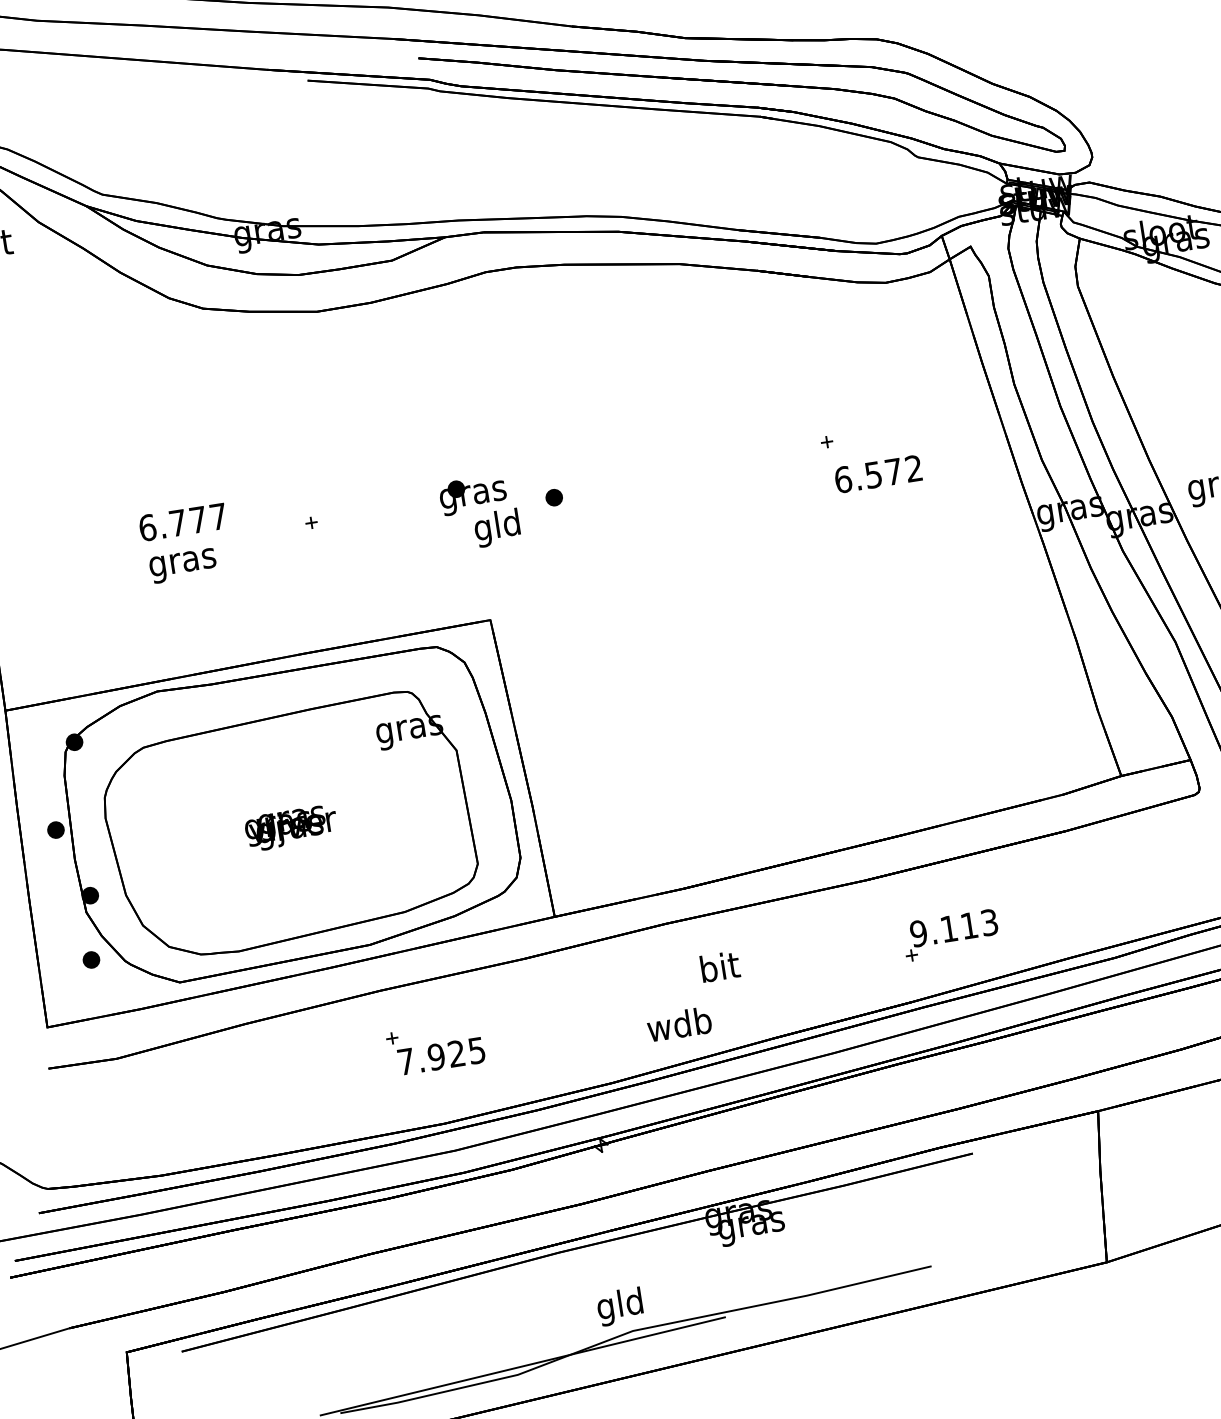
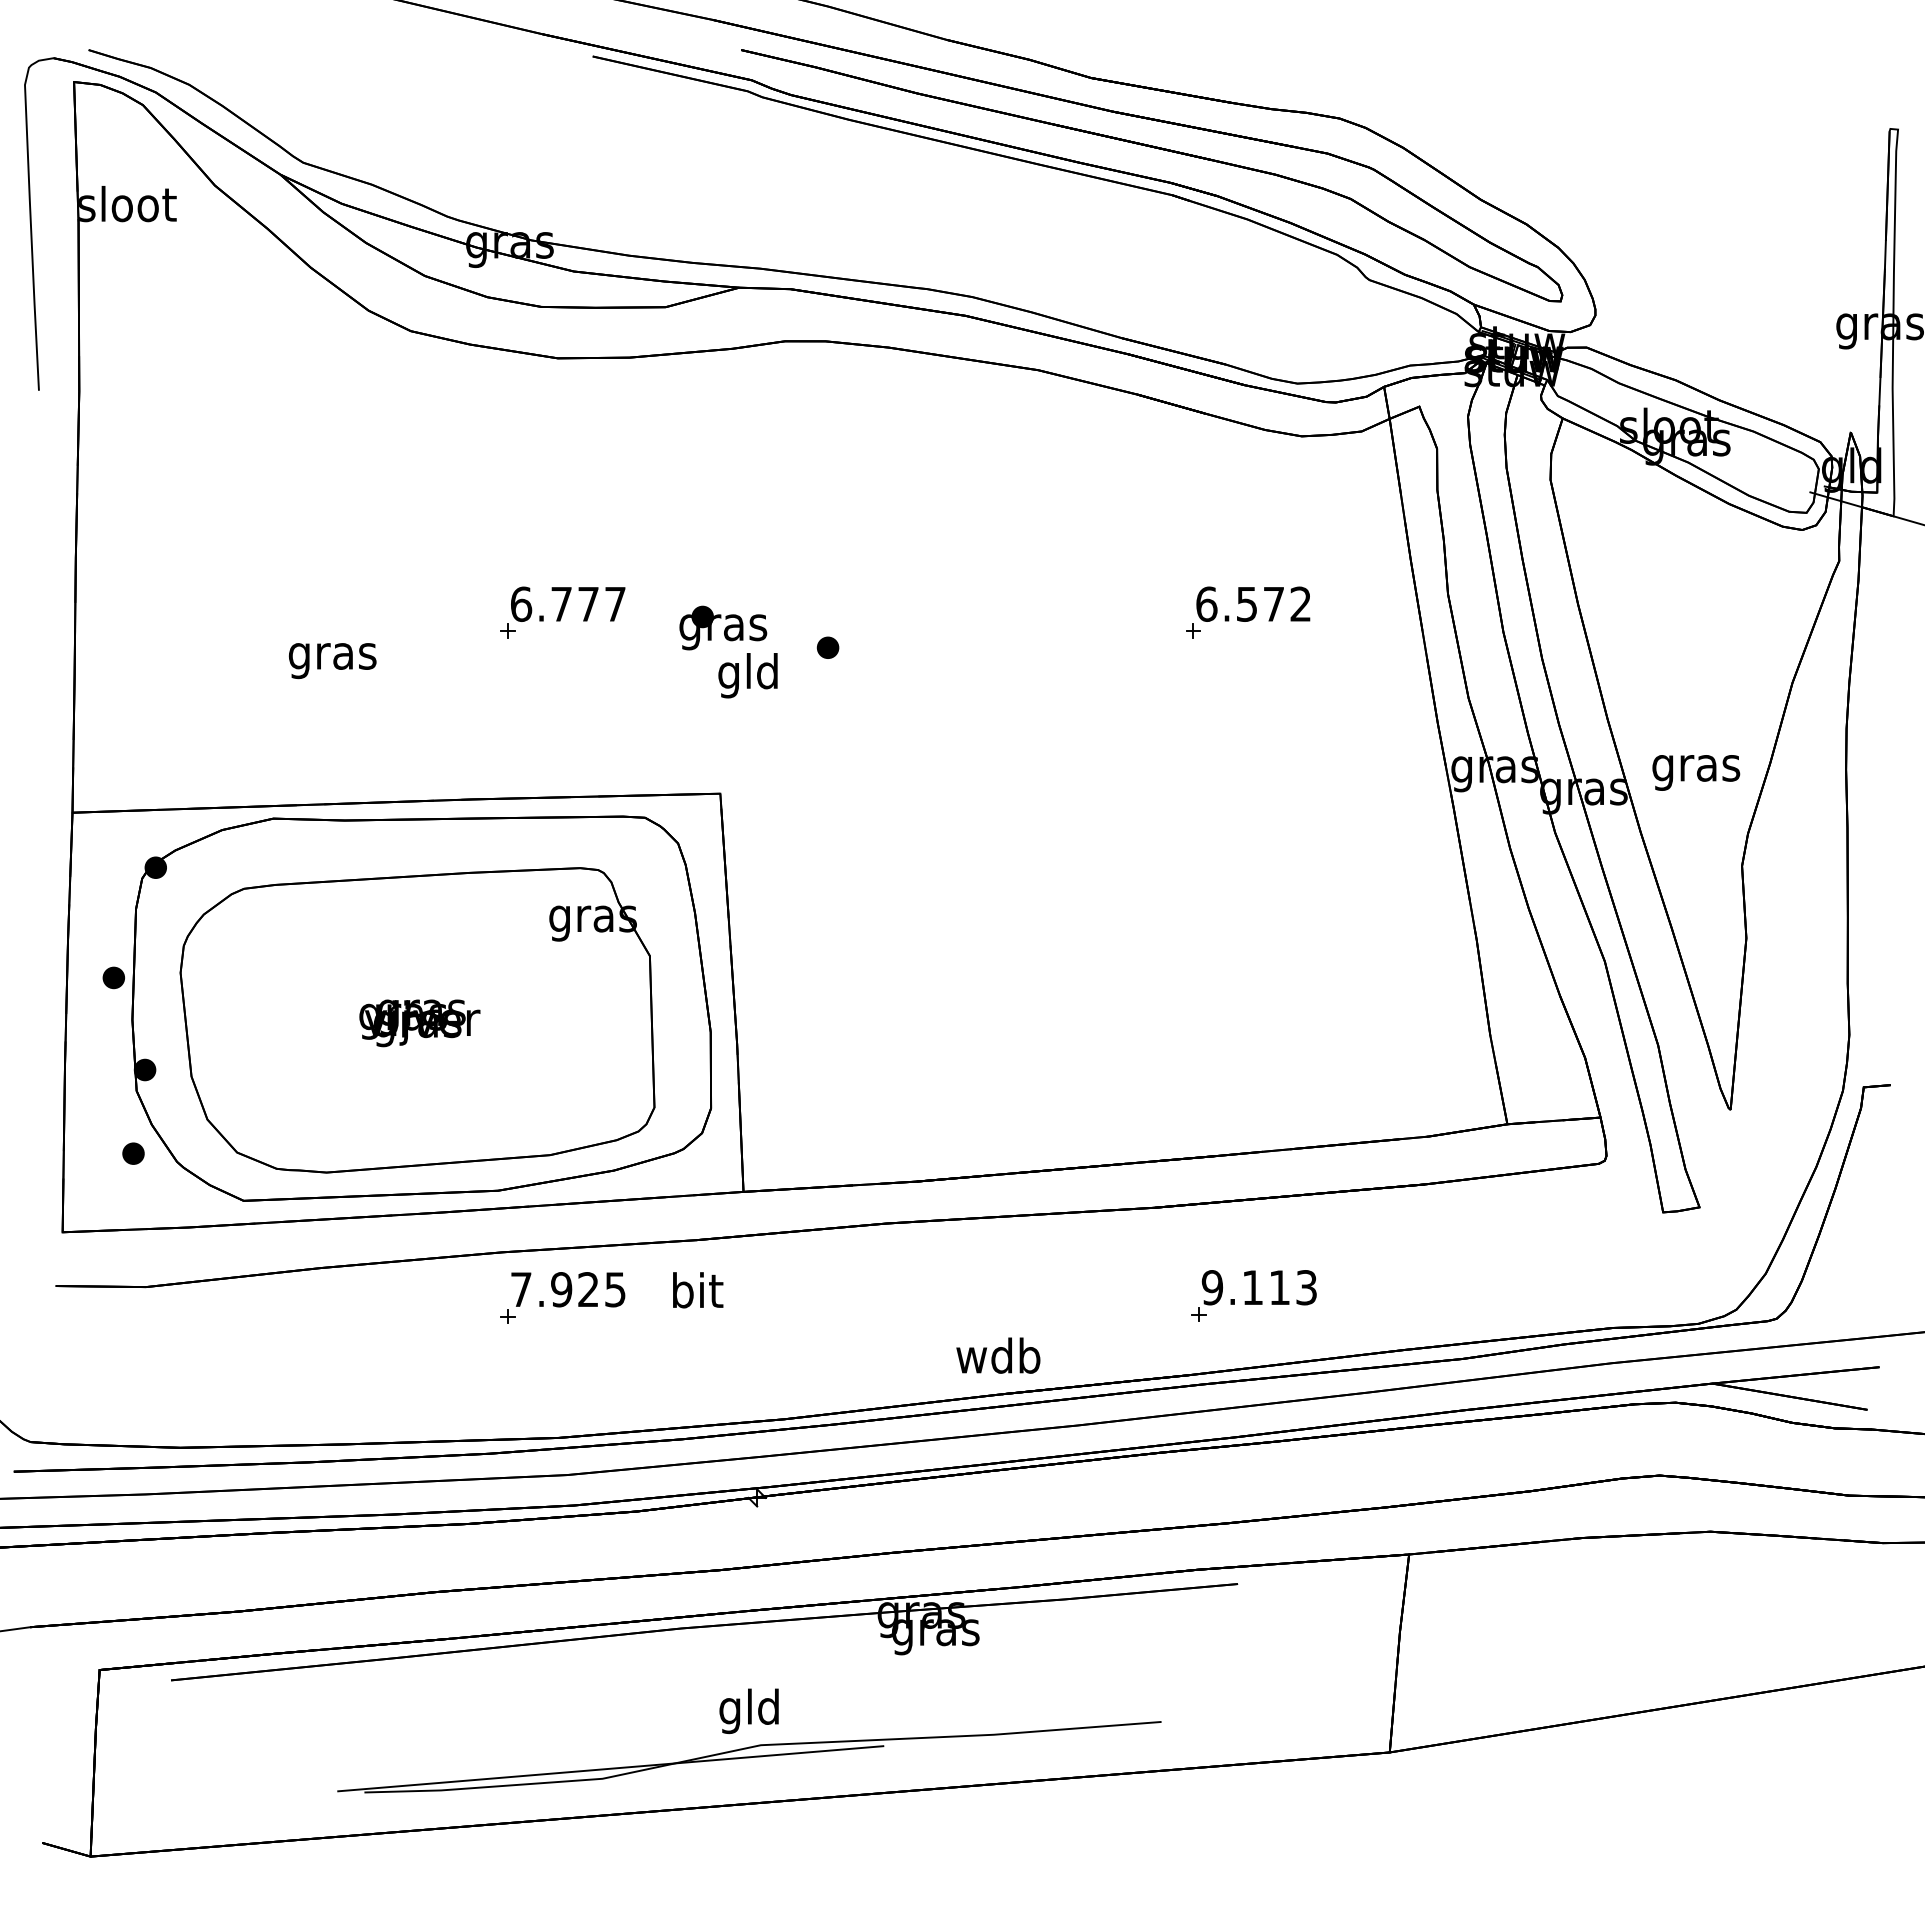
text: (878, 473) -> (1253, 603), moved
text: (183, 521) -> (568, 603), moved
text: (720, 966) -> (698, 1290), moved
text: (679, 1024) -> (998, 1355), moved
text: (441, 1056) -> (568, 1289), moved

